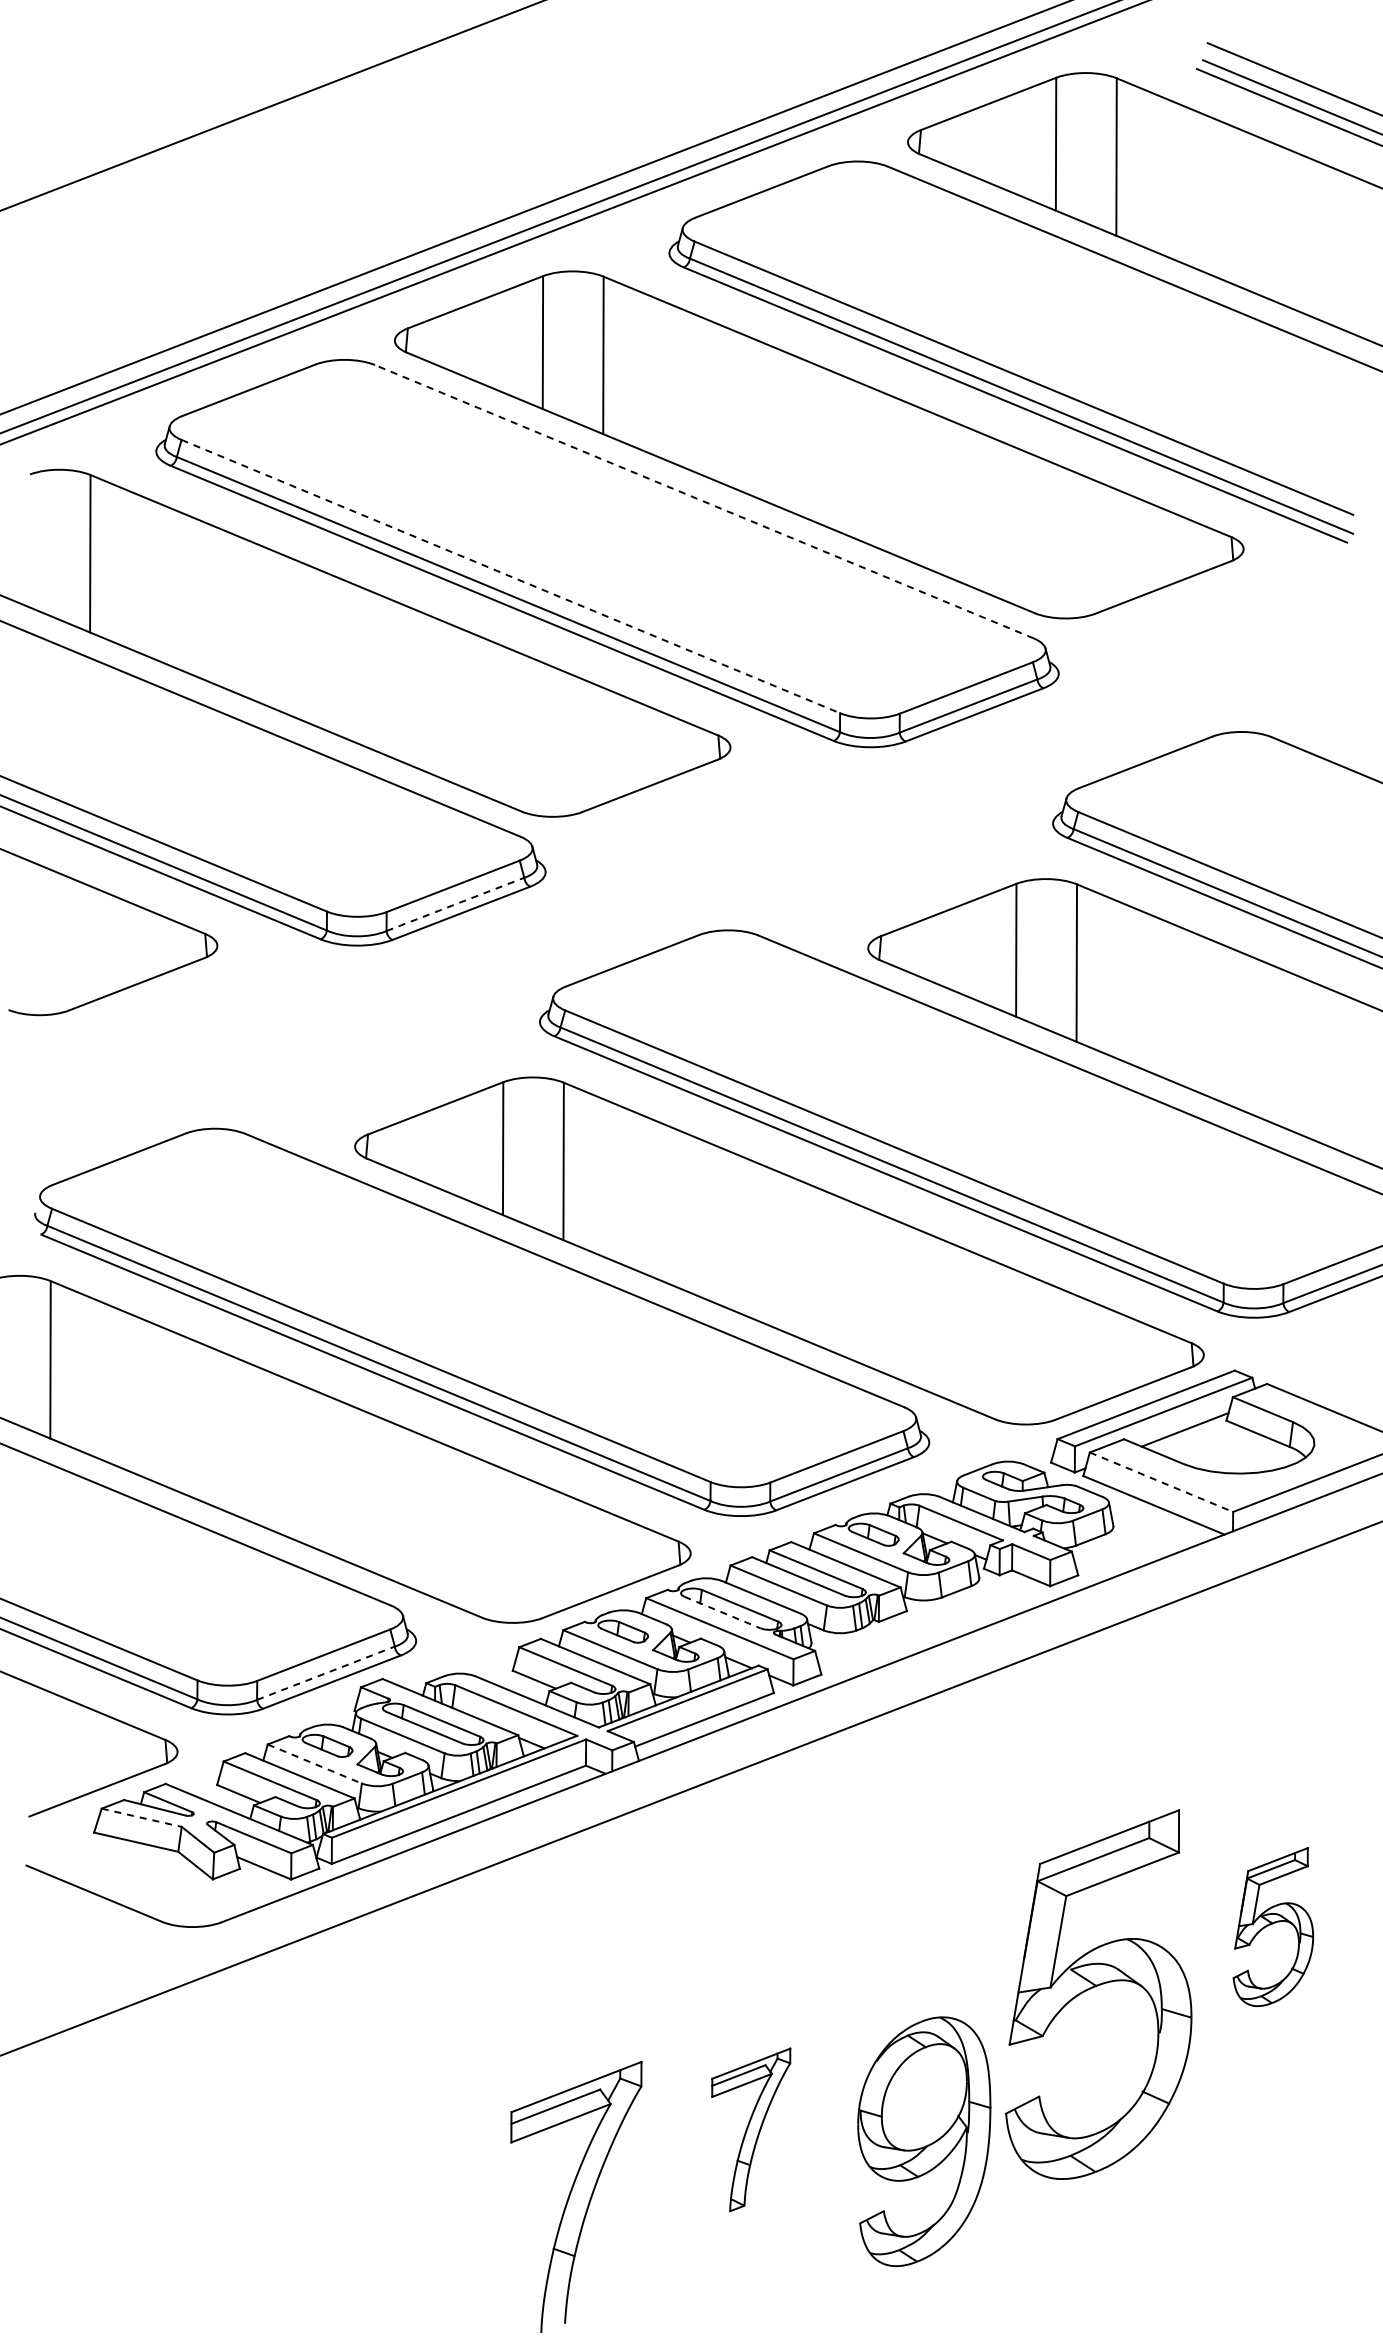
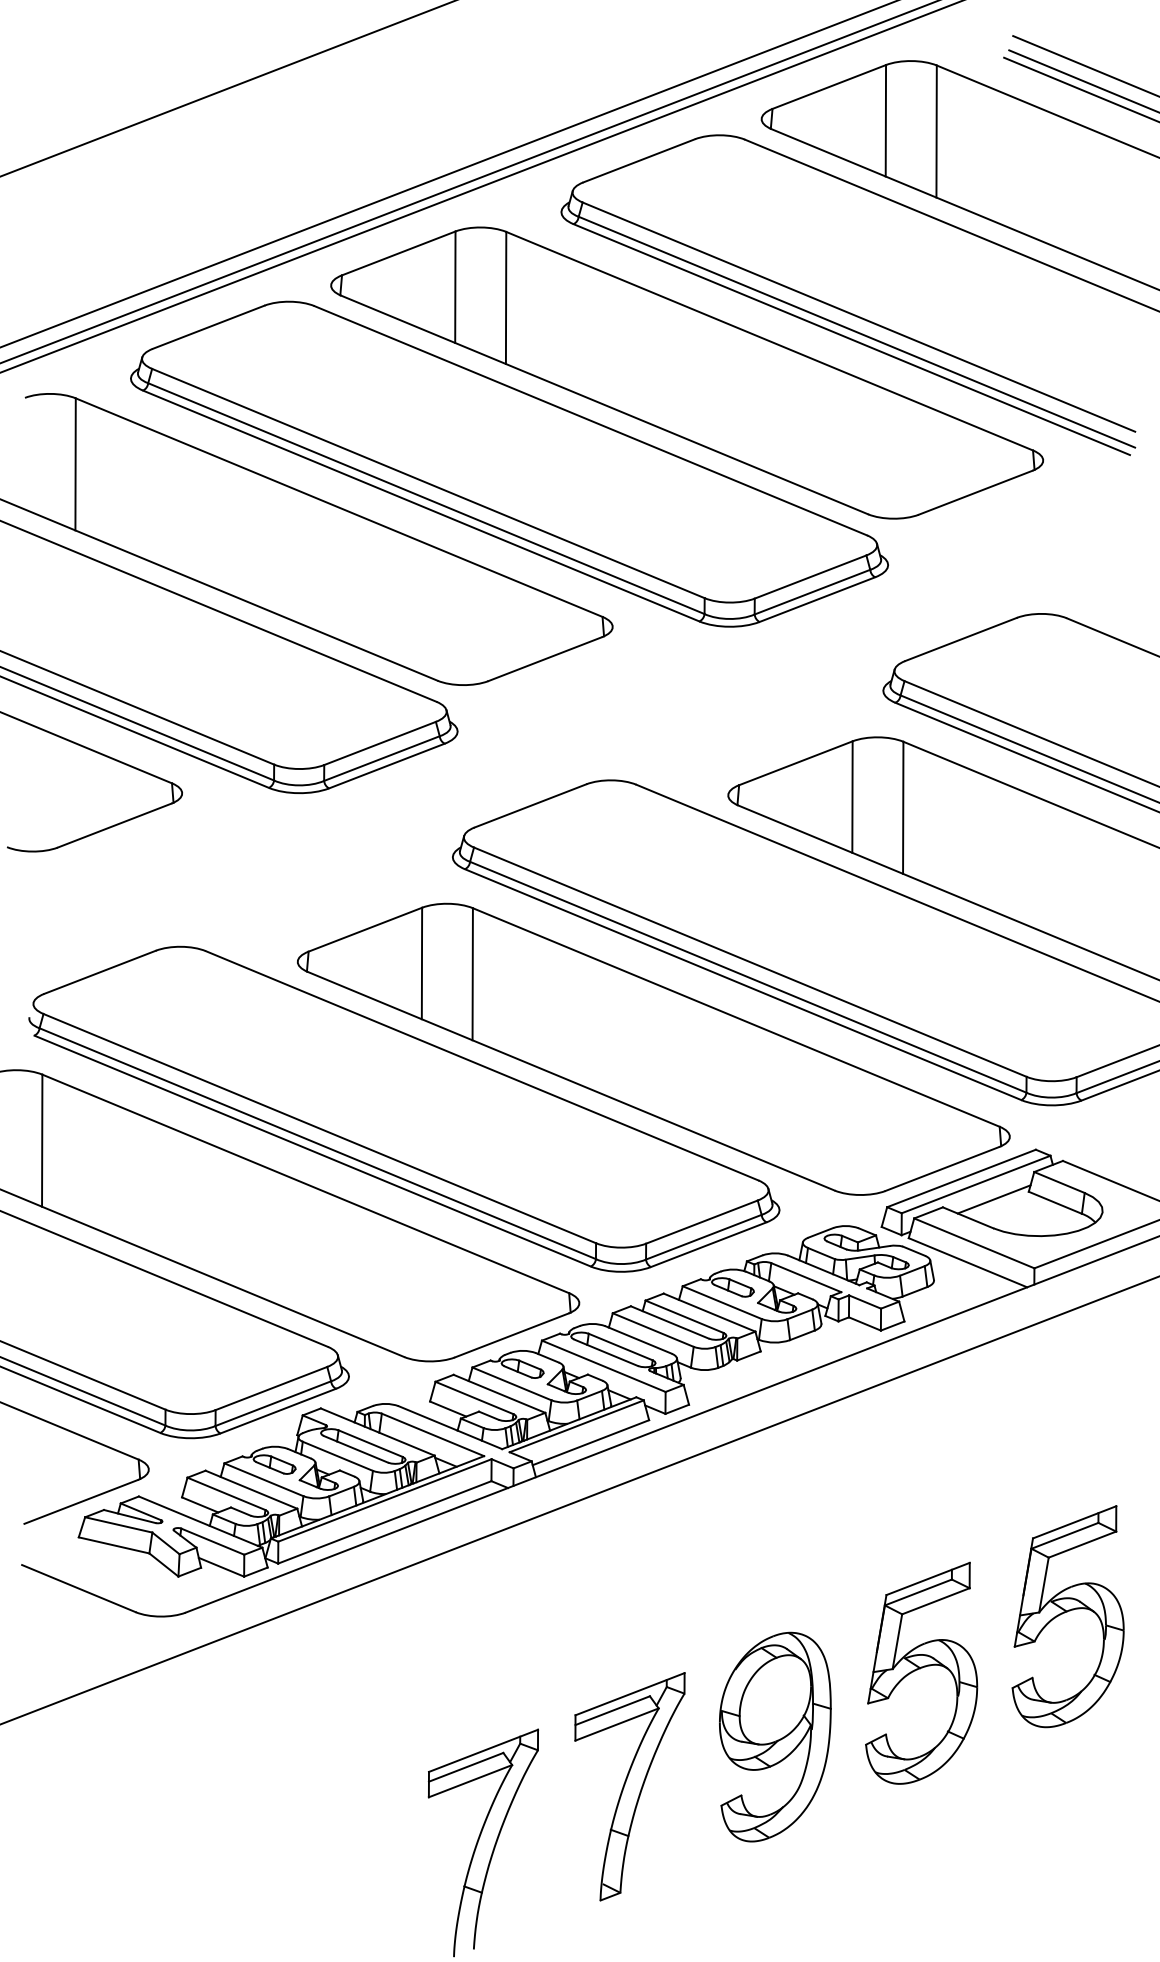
line: (703, 501) -> (590, 420), dashed -> solid
line: (511, 576) -> (428, 483), dashed -> solid
line: (455, 904) -> (381, 758), dashed -> solid
line: (1161, 1482) -> (974, 1243), dashed -> solid
line: (722, 1612) -> (606, 1352), dashed -> solid
line: (325, 1673) -> (272, 1403), dashed -> solid
line: (314, 1764) -> (263, 1480), dashed -> solid
line: (142, 1817) -> (119, 1524), dashed -> solid
part: (1273, 1926) -> (1068, 1616), size x1.67
part: (1098, 1994) -> (921, 1673), size x0.71
part: (751, 2129) -> (630, 1786), size x1.67
part: (924, 2141) -> (775, 1736), moved

